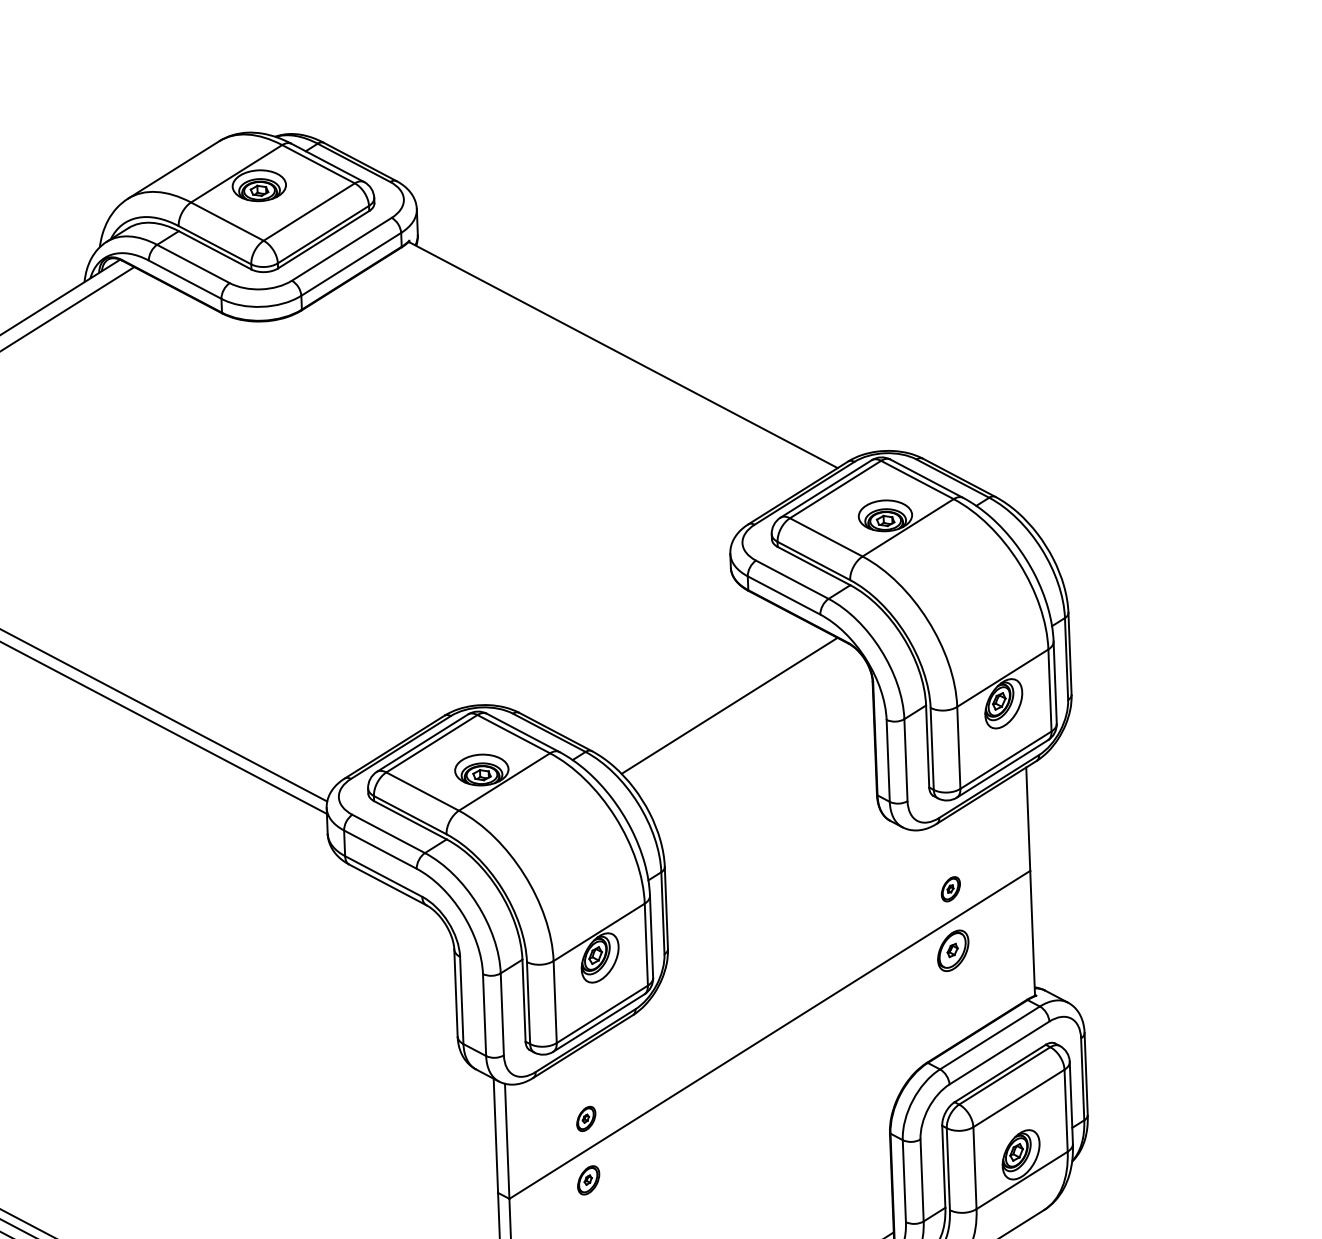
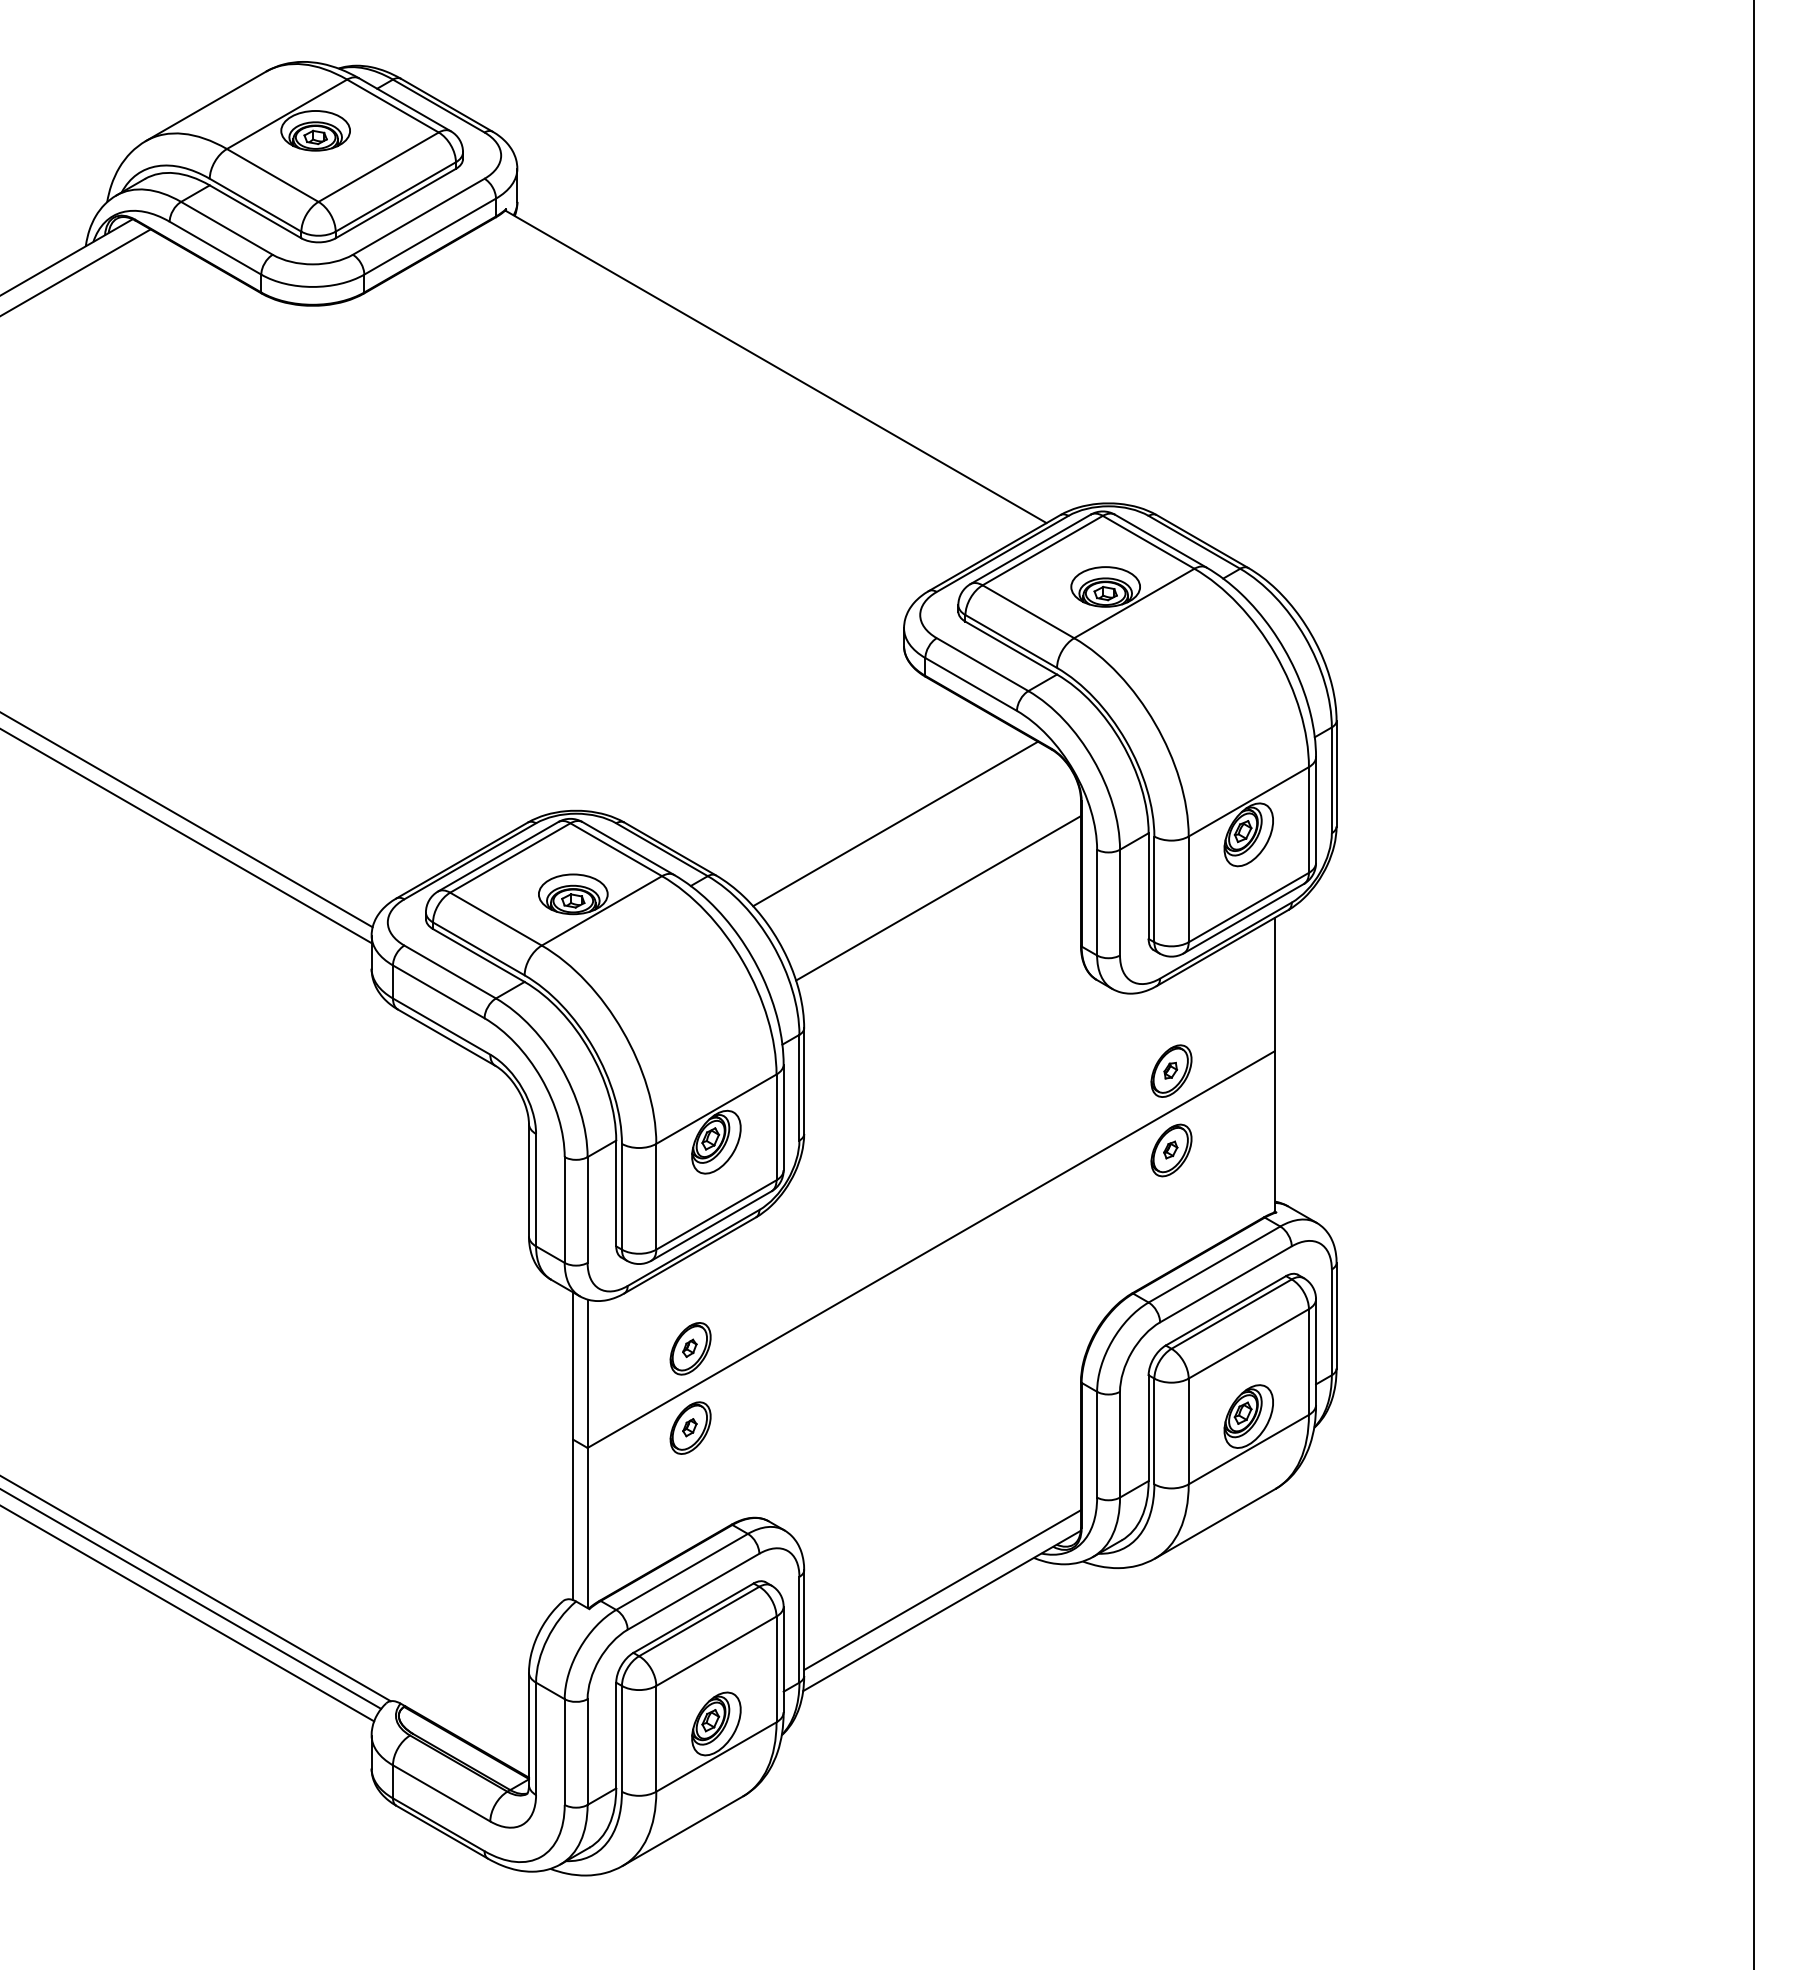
line: (765, 762) -> (938, 898), added
part: (950, 888) -> (1171, 1070), size x1.67
part: (586, 1118) -> (690, 1348), size x1.67
part: (588, 1179) -> (690, 1427), size x1.43

